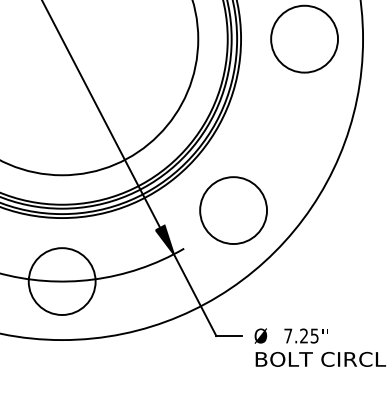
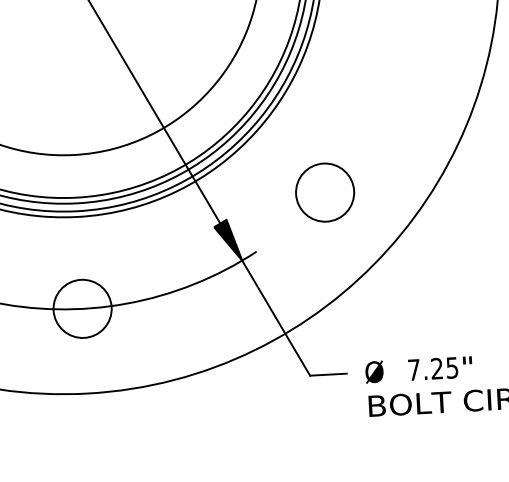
circle: (233, 210) -> (325, 192), size x0.6
circle: (61, 281) -> (81, 308), size x0.6

